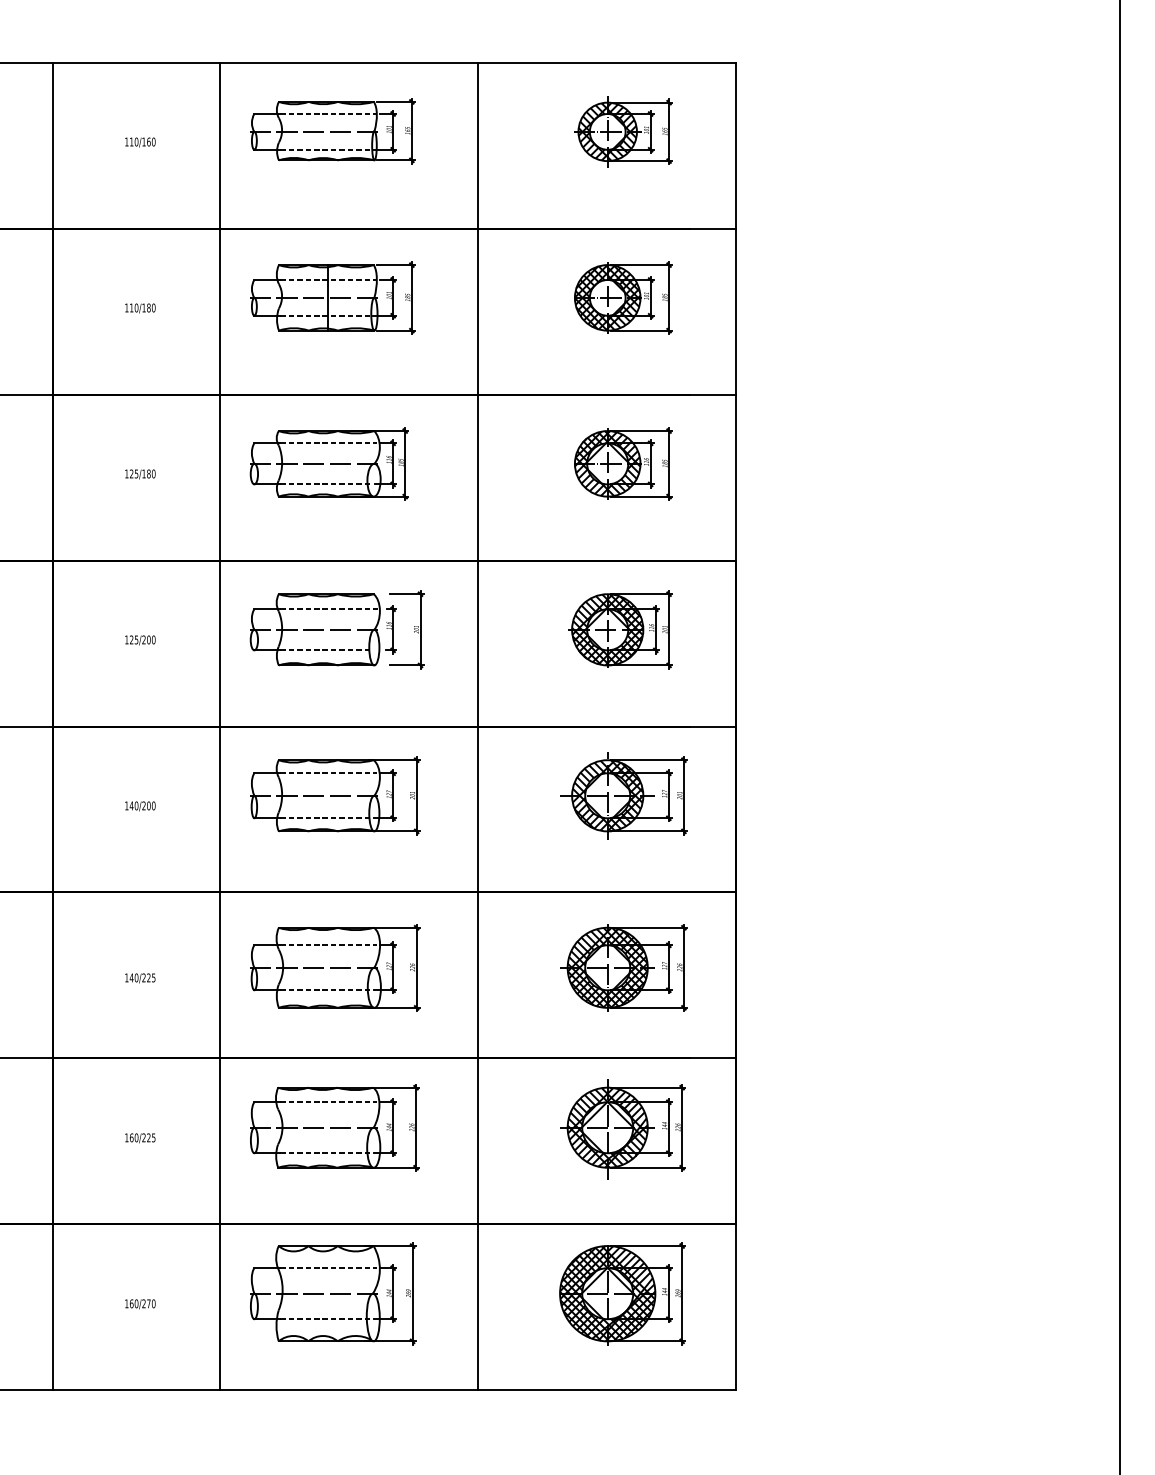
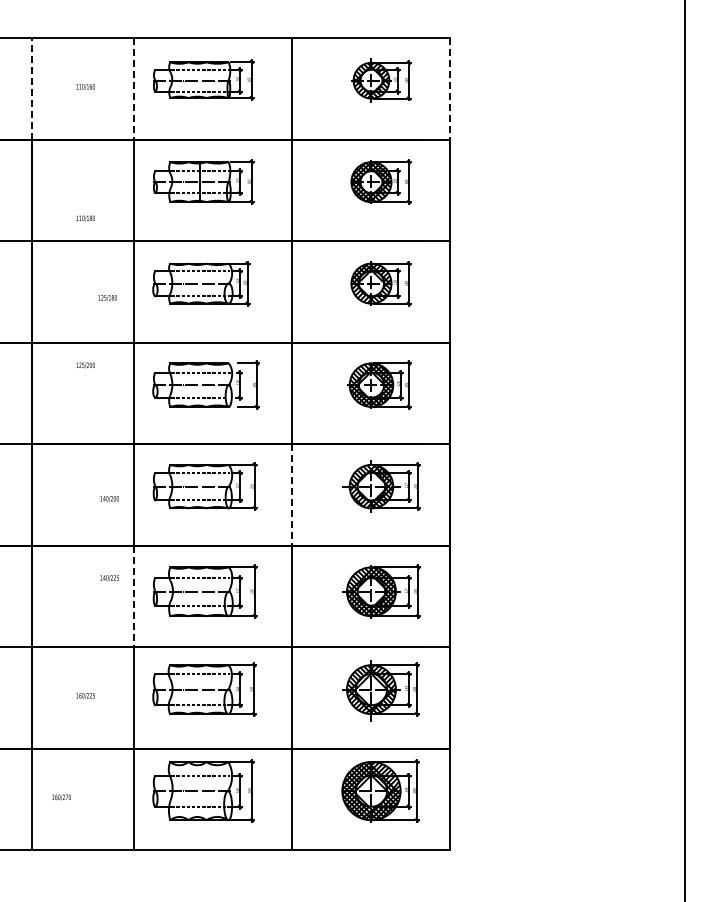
line: (53, 146) -> (32, 89), solid -> dashed
line: (220, 146) -> (134, 89), solid -> dashed
line: (735, 146) -> (449, 89), solid -> dashed
text: (140, 308) -> (85, 218), moved
text: (140, 473) -> (107, 297), moved
text: (140, 640) -> (85, 365), moved
text: (140, 805) -> (109, 498), moved
line: (478, 810) -> (292, 495), solid -> dashed
line: (220, 975) -> (134, 596), solid -> dashed
text: (140, 978) -> (109, 578), moved
text: (140, 1304) -> (61, 797), moved

